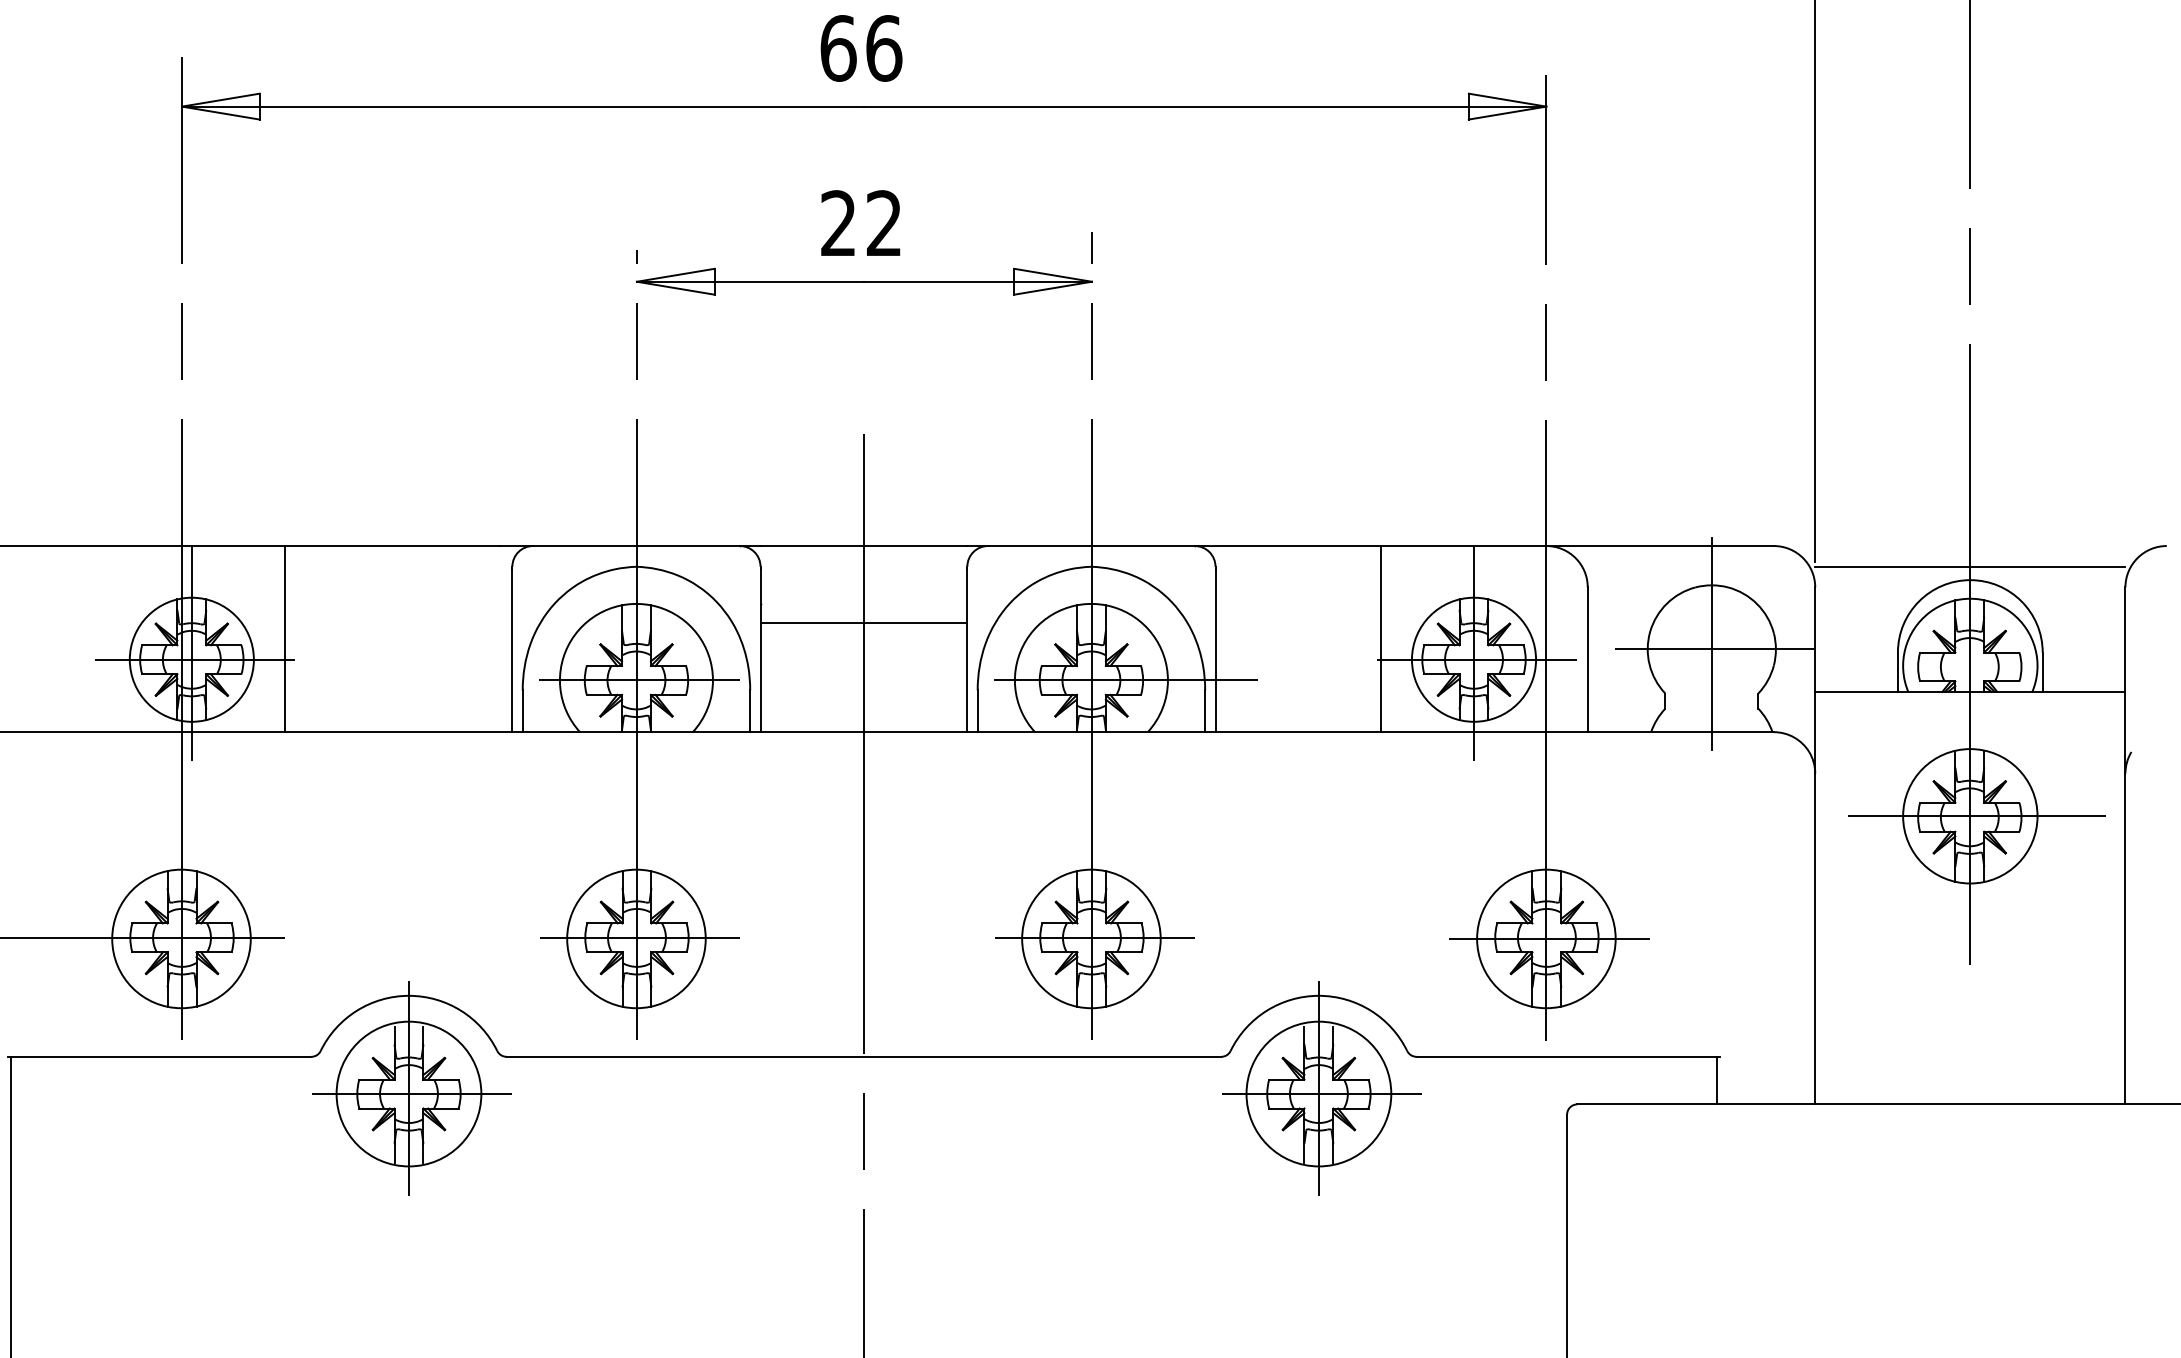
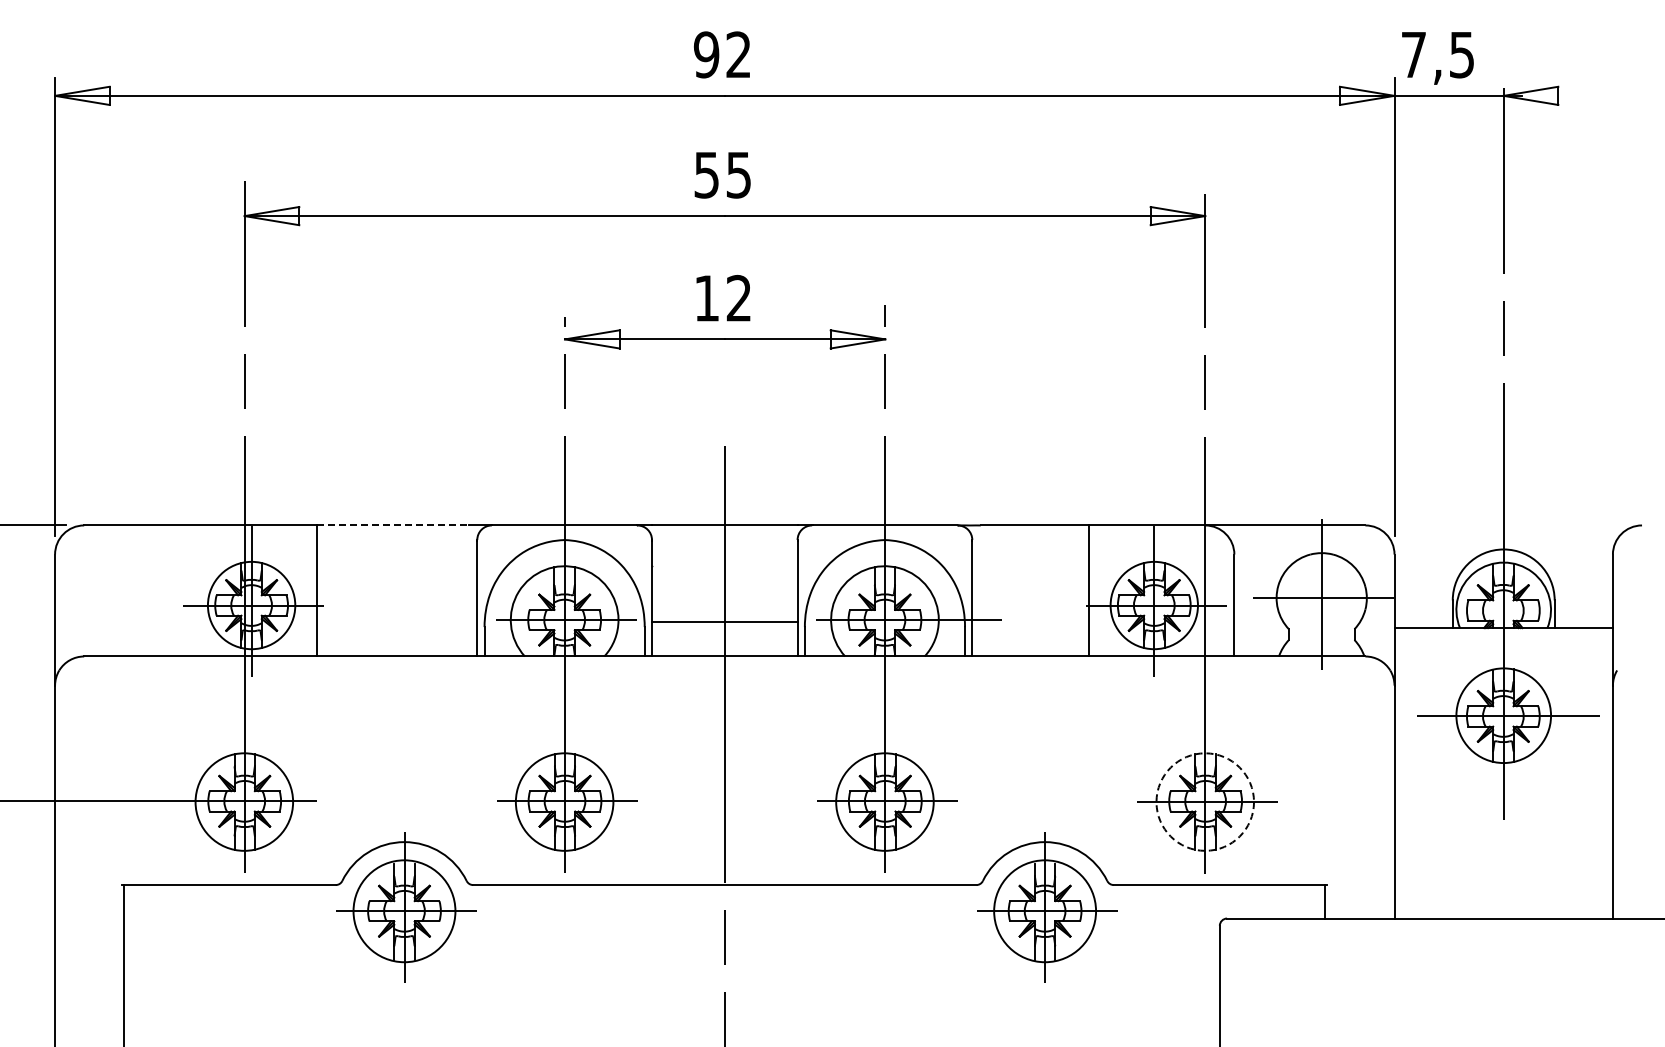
text: (860, 47) -> (722, 174), 66 -> 55
text: (837, 222) -> (706, 297), 22 -> 12
line: (391, 546) -> (392, 525), solid -> dashed
line: (1970, 567) -> (1503, 540), removed
line: (863, 622) -> (724, 622), moved
circle: (1546, 938) -> (1205, 801), solid -> dashed

